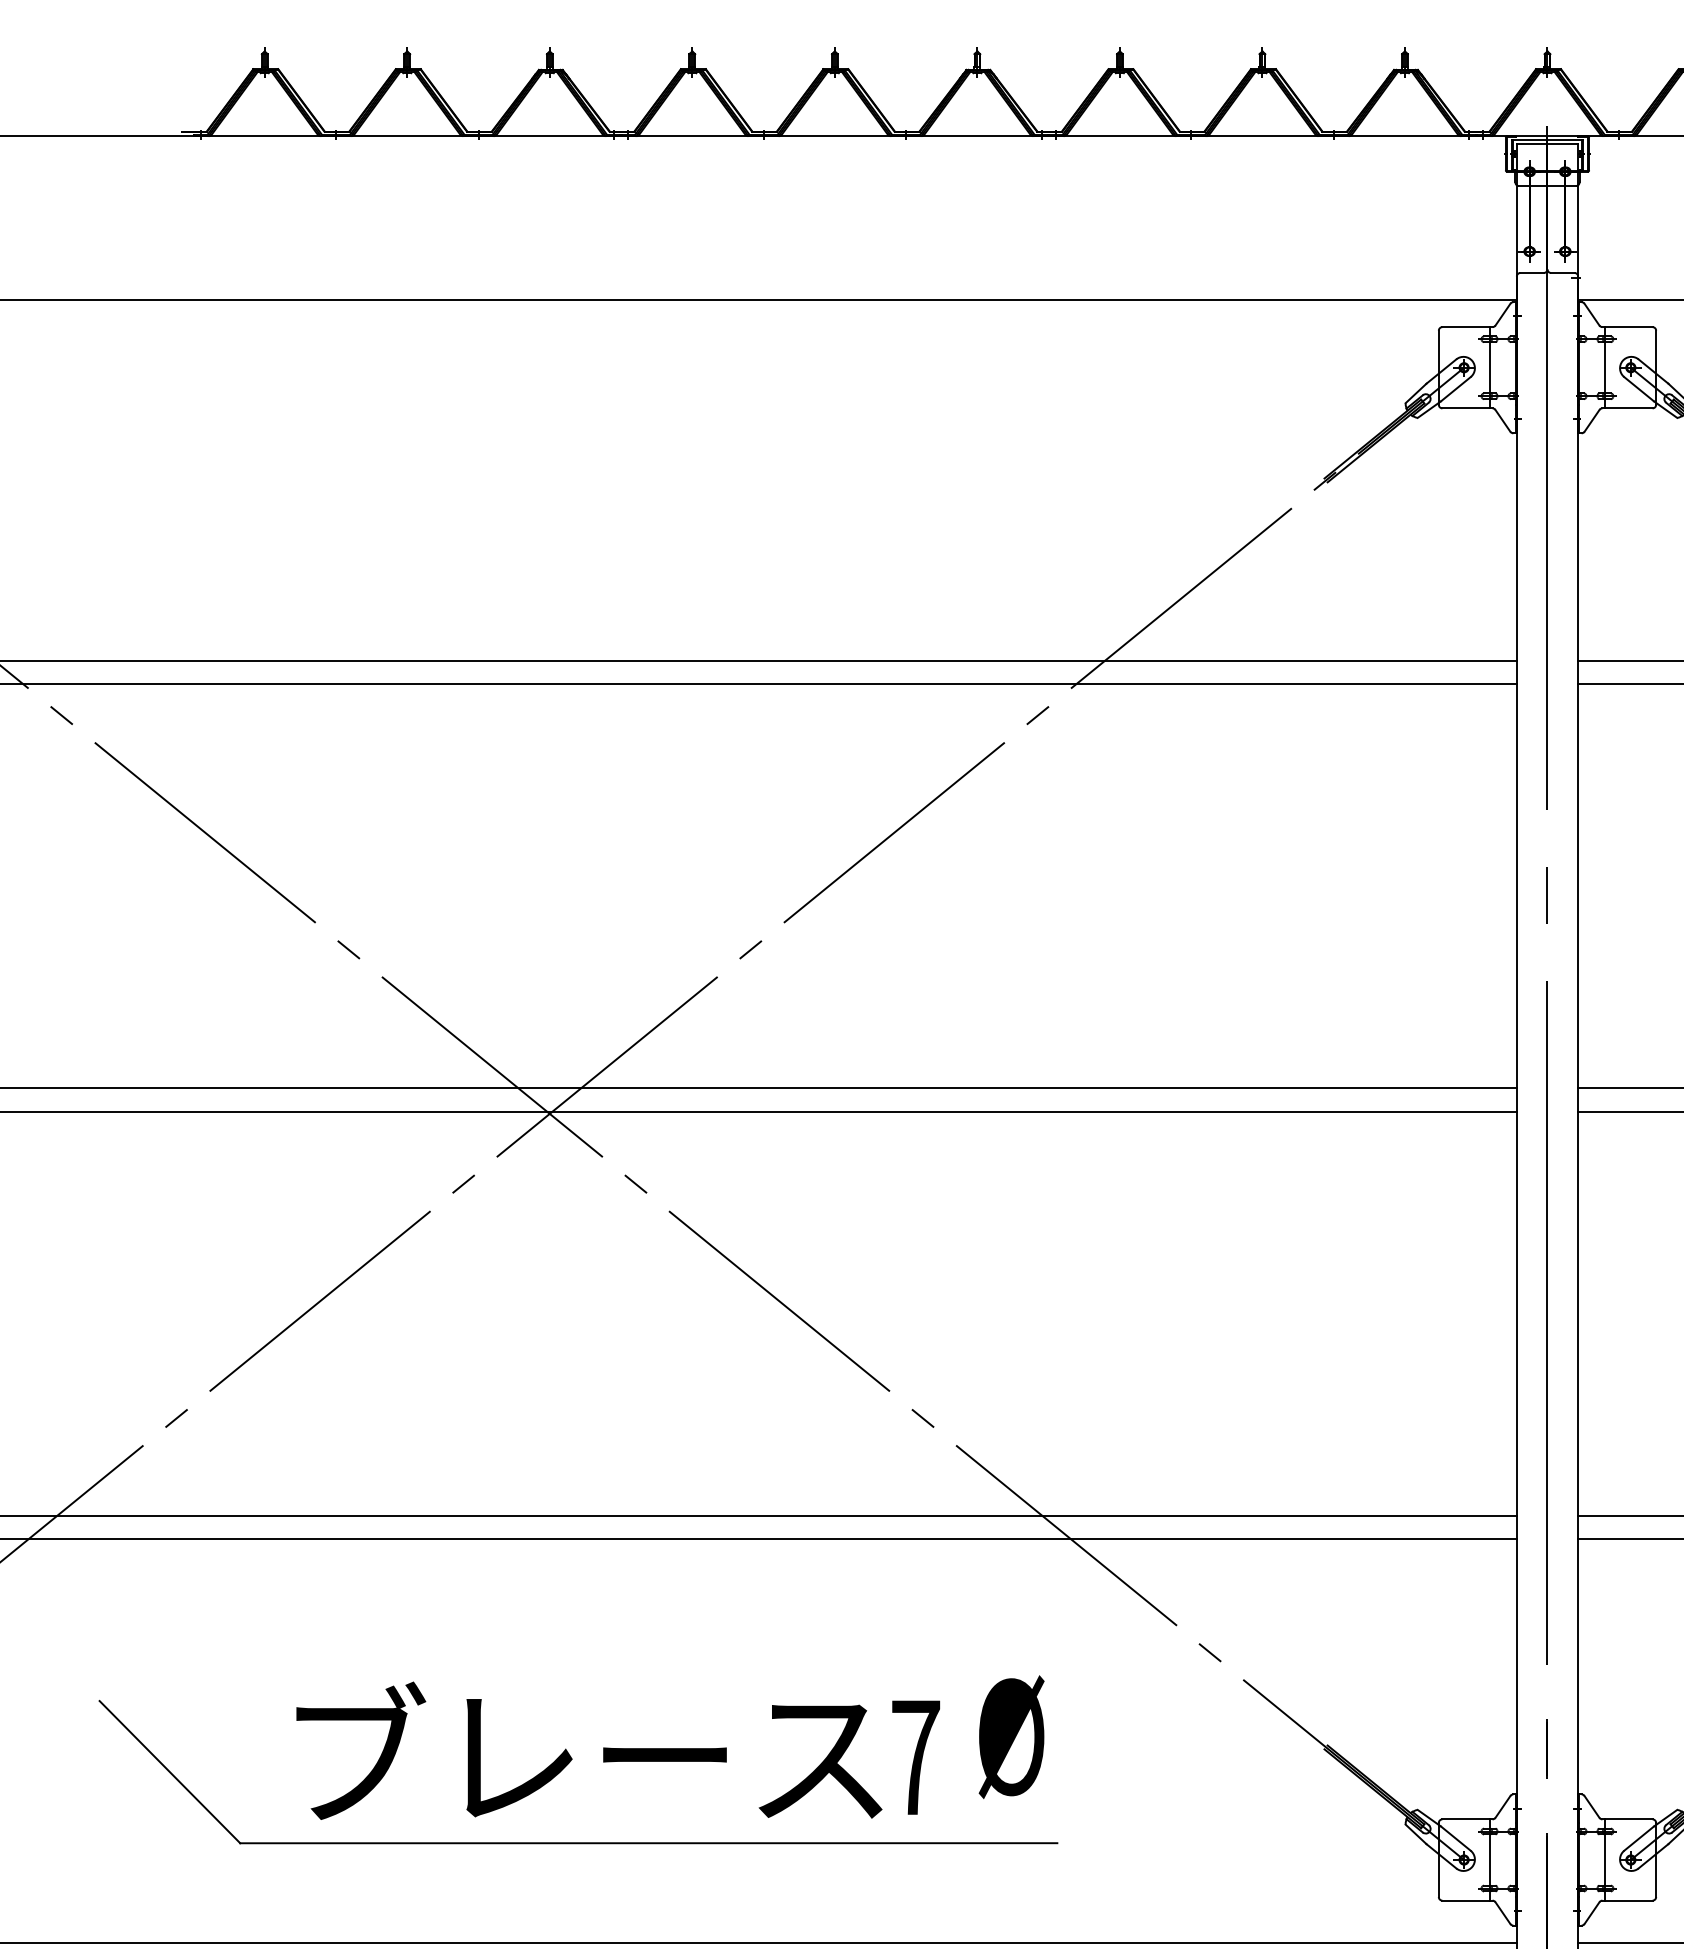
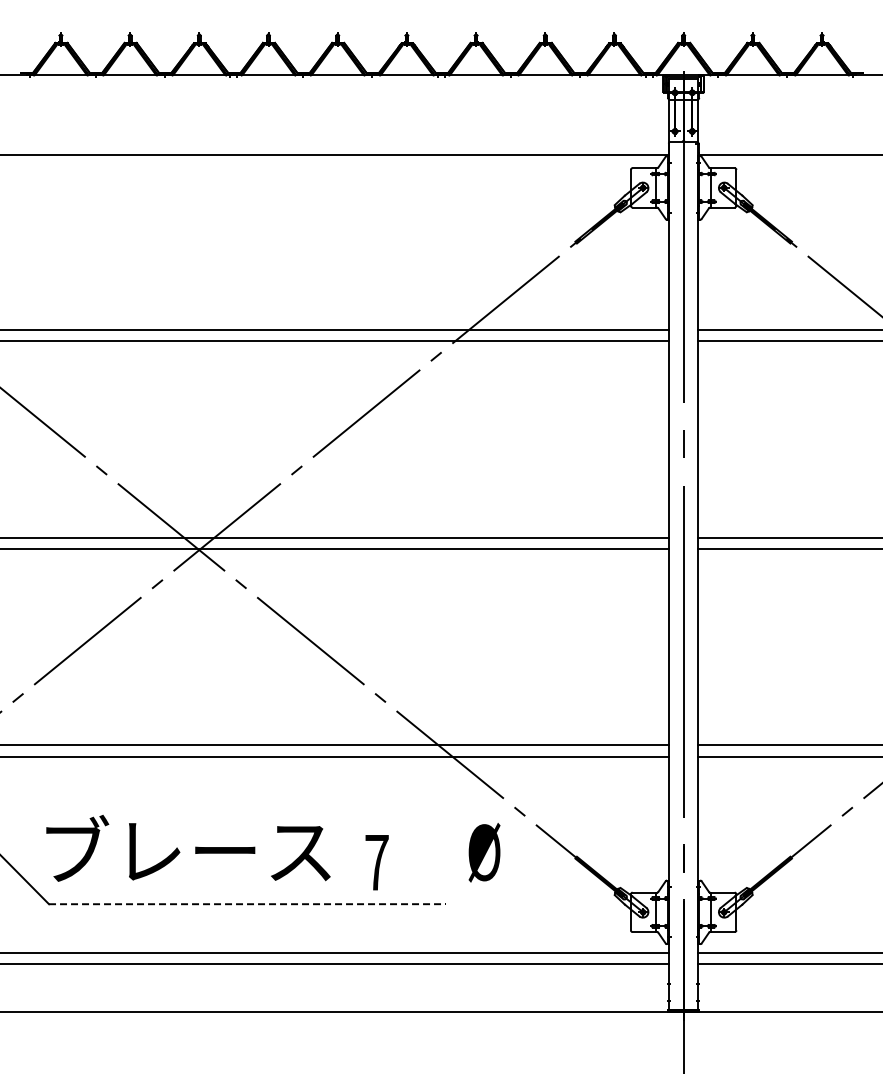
text: (1011, 1736) -> (484, 852), moved
text: (589, 1751) -> (188, 848), moved
line: (649, 1843) -> (247, 904), solid -> dashed

